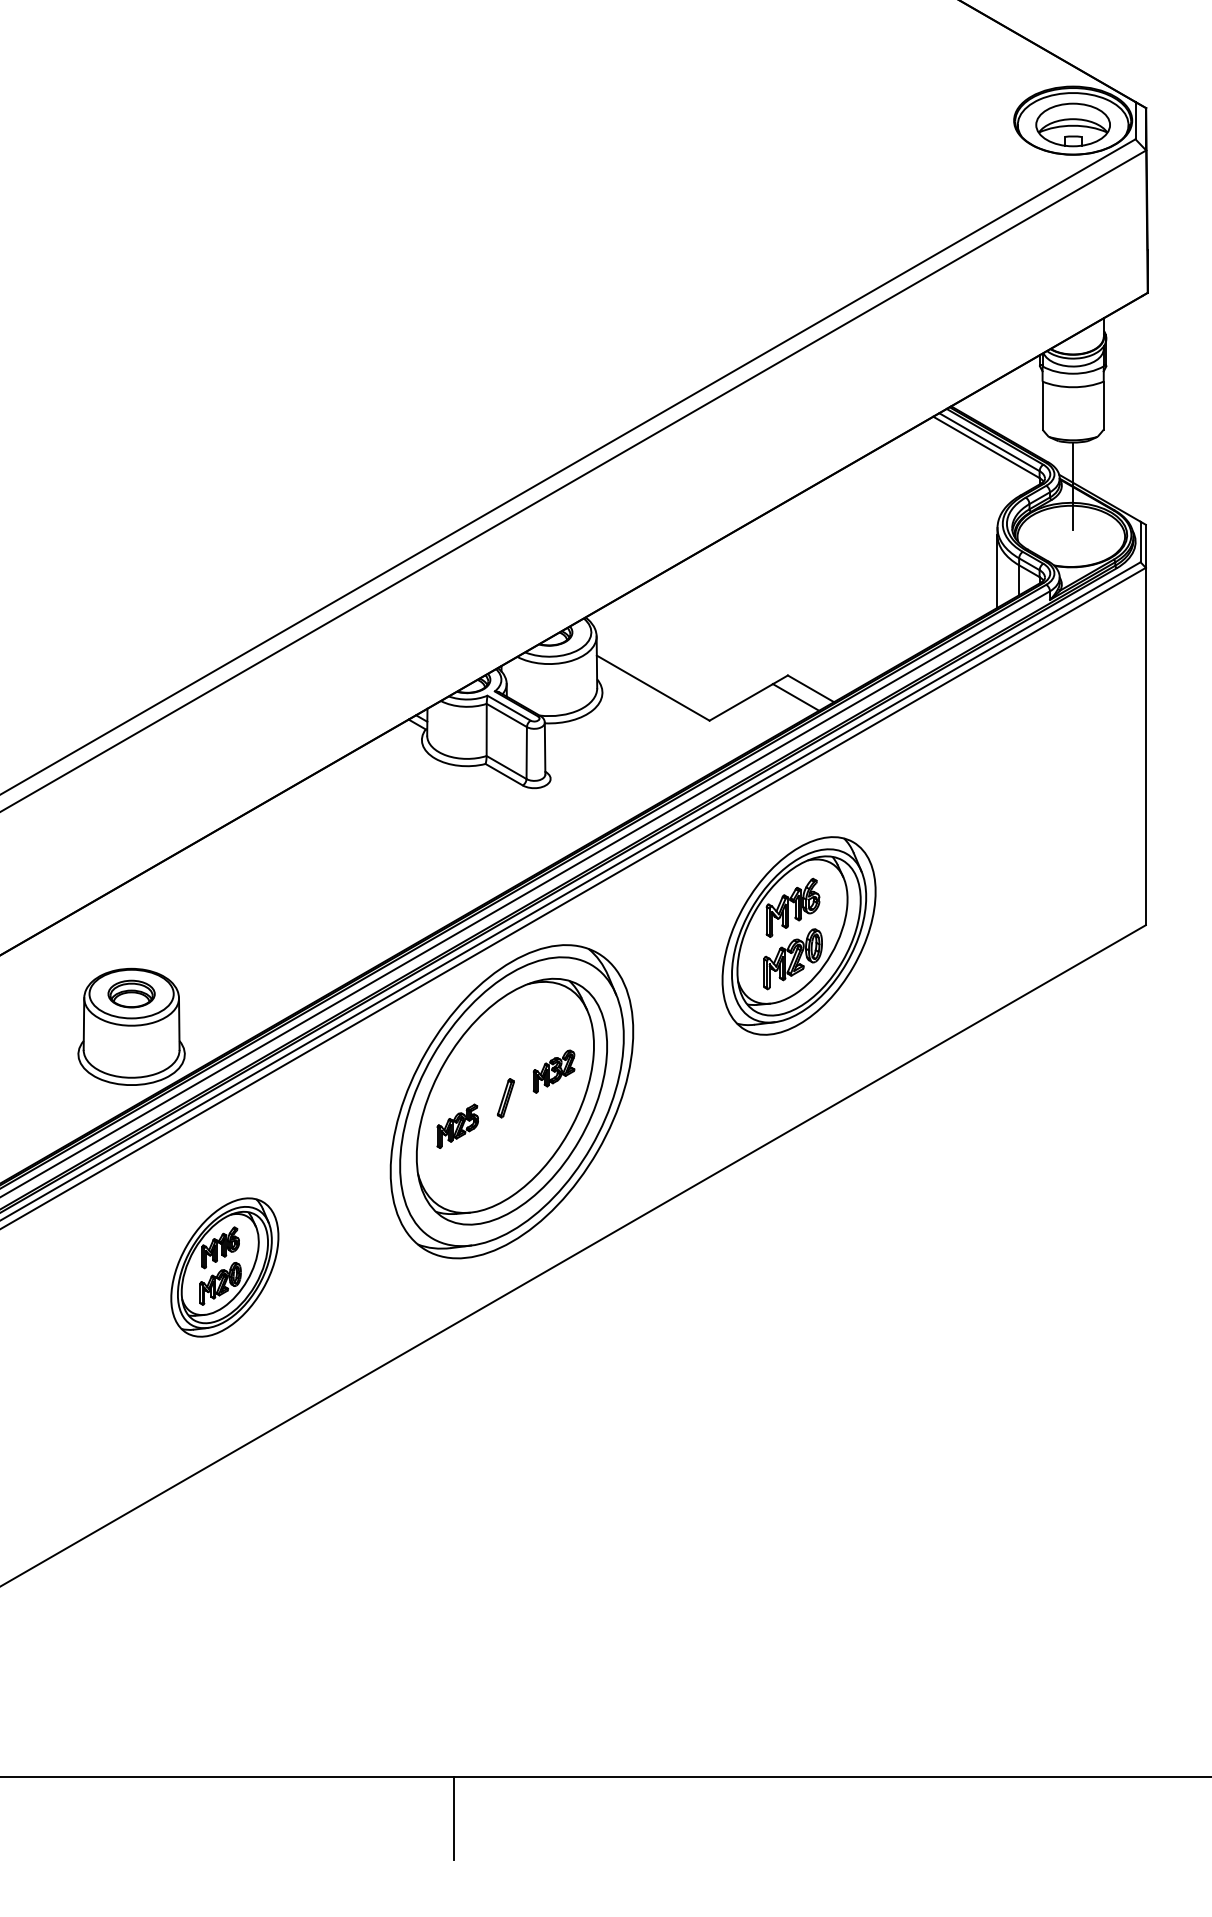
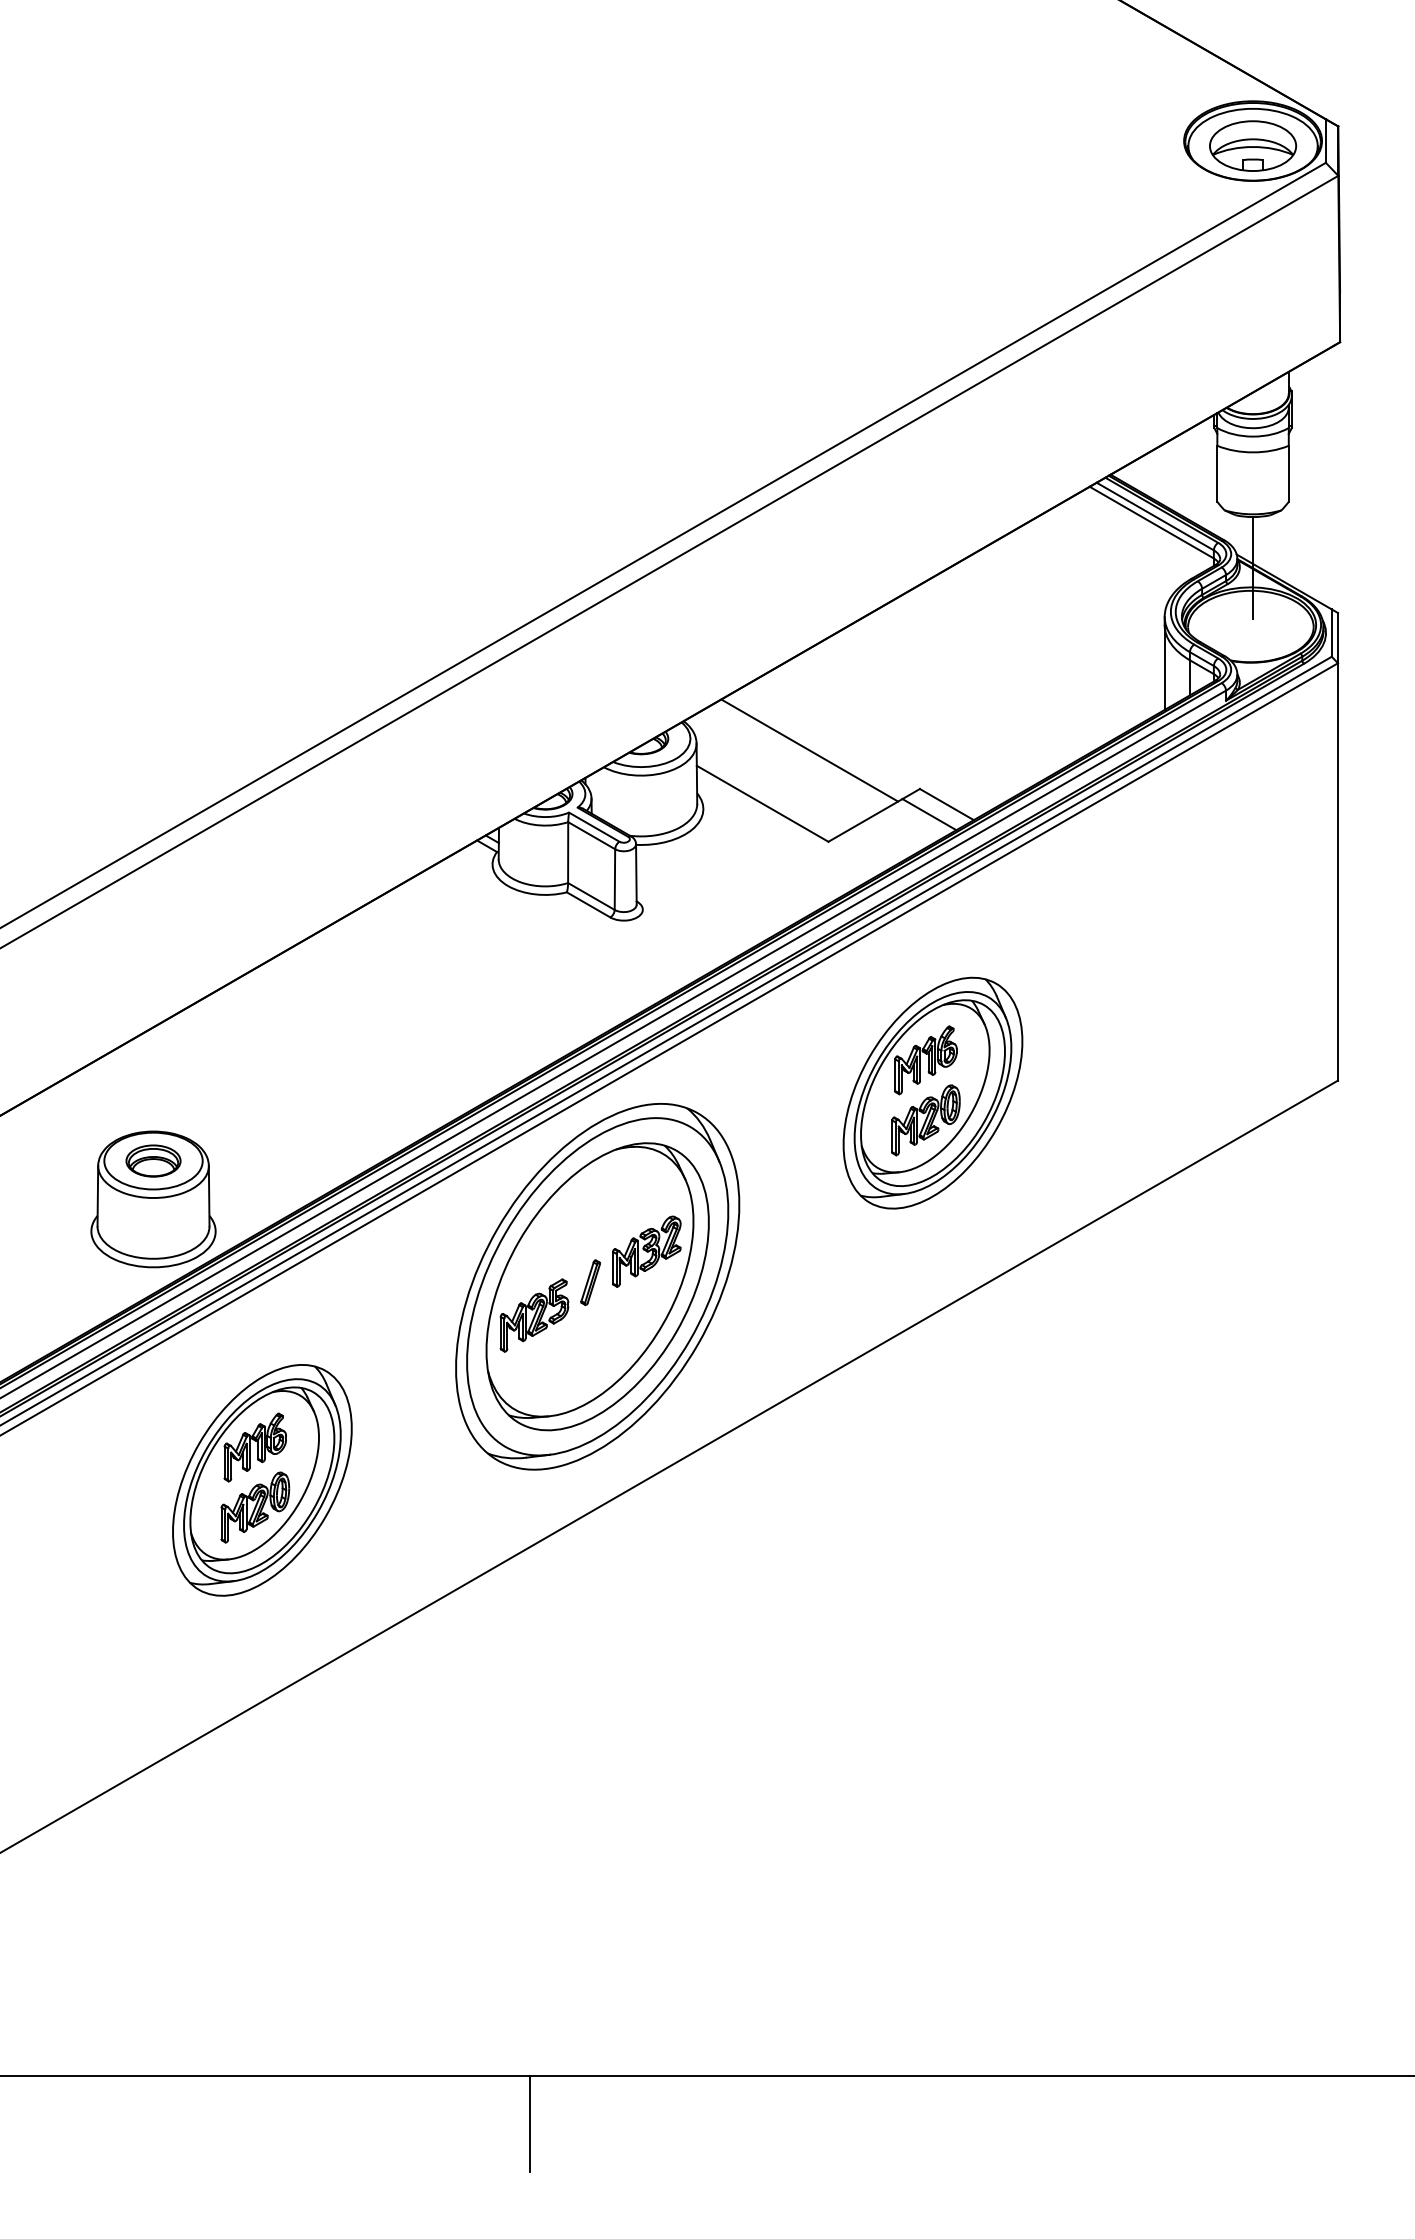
line: (693, 642) -> (809, 750), added
part: (553, 1071) -> (646, 1251), size x1.43
part: (457, 1126) -> (534, 1315), size x1.43
part: (224, 1267) -> (262, 1480), size x1.43

